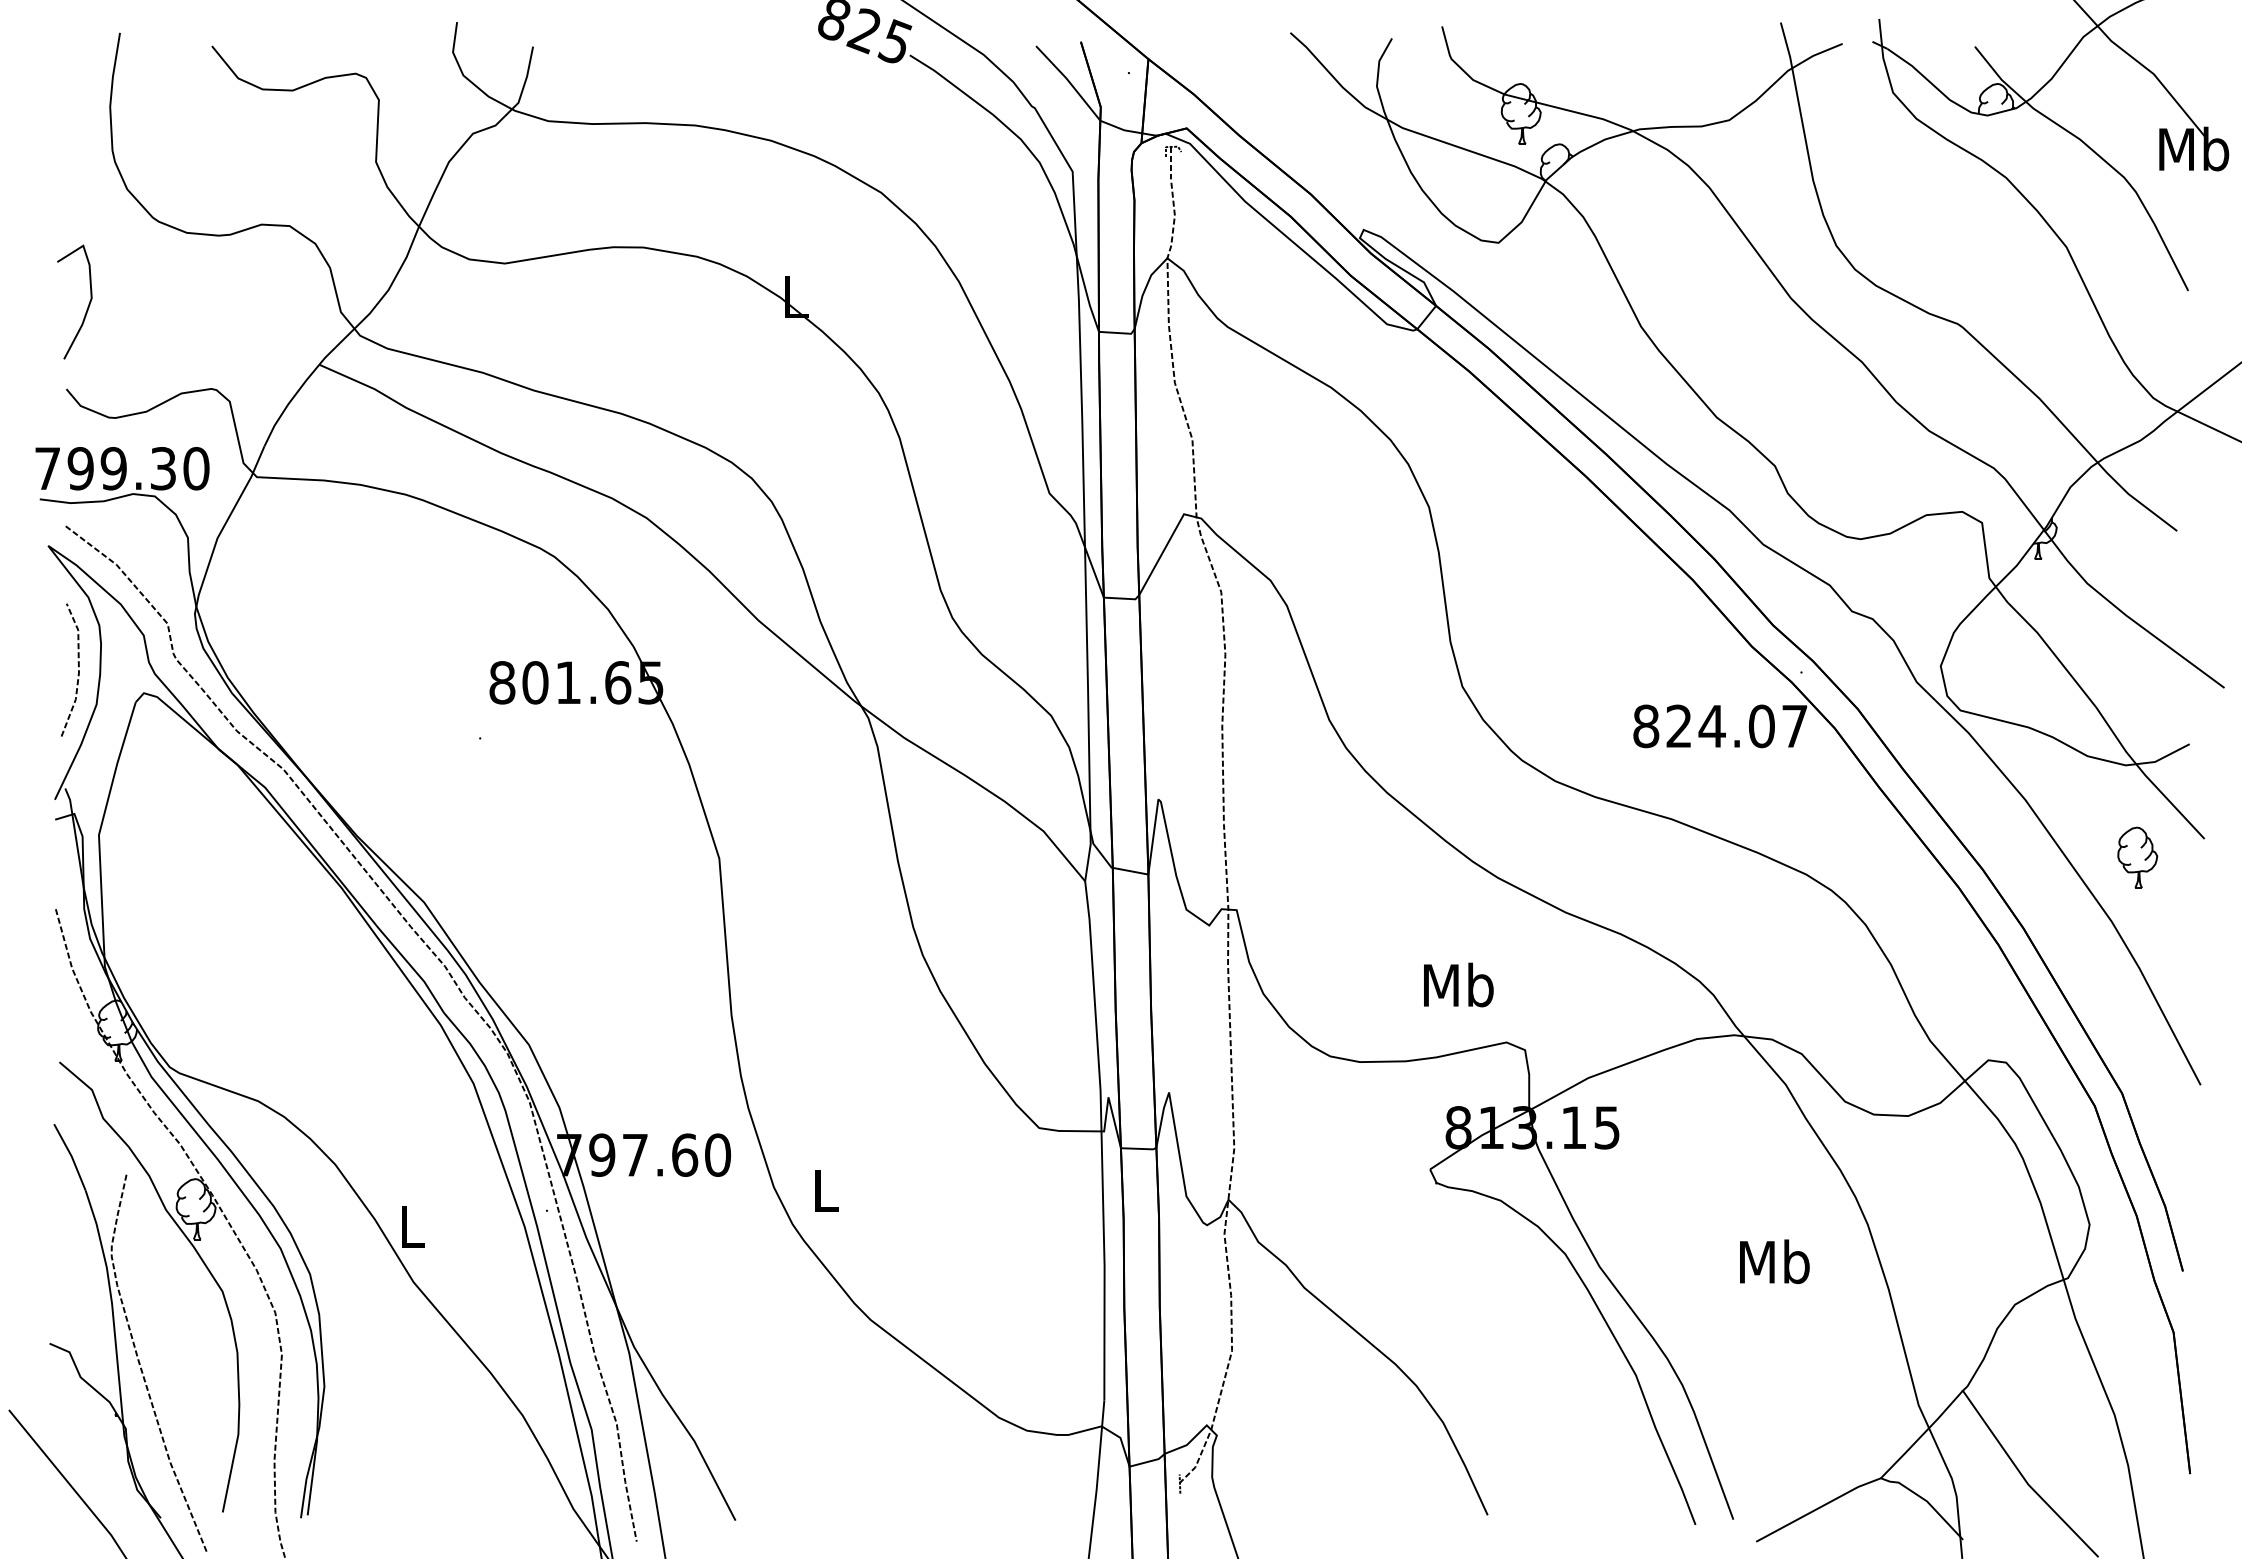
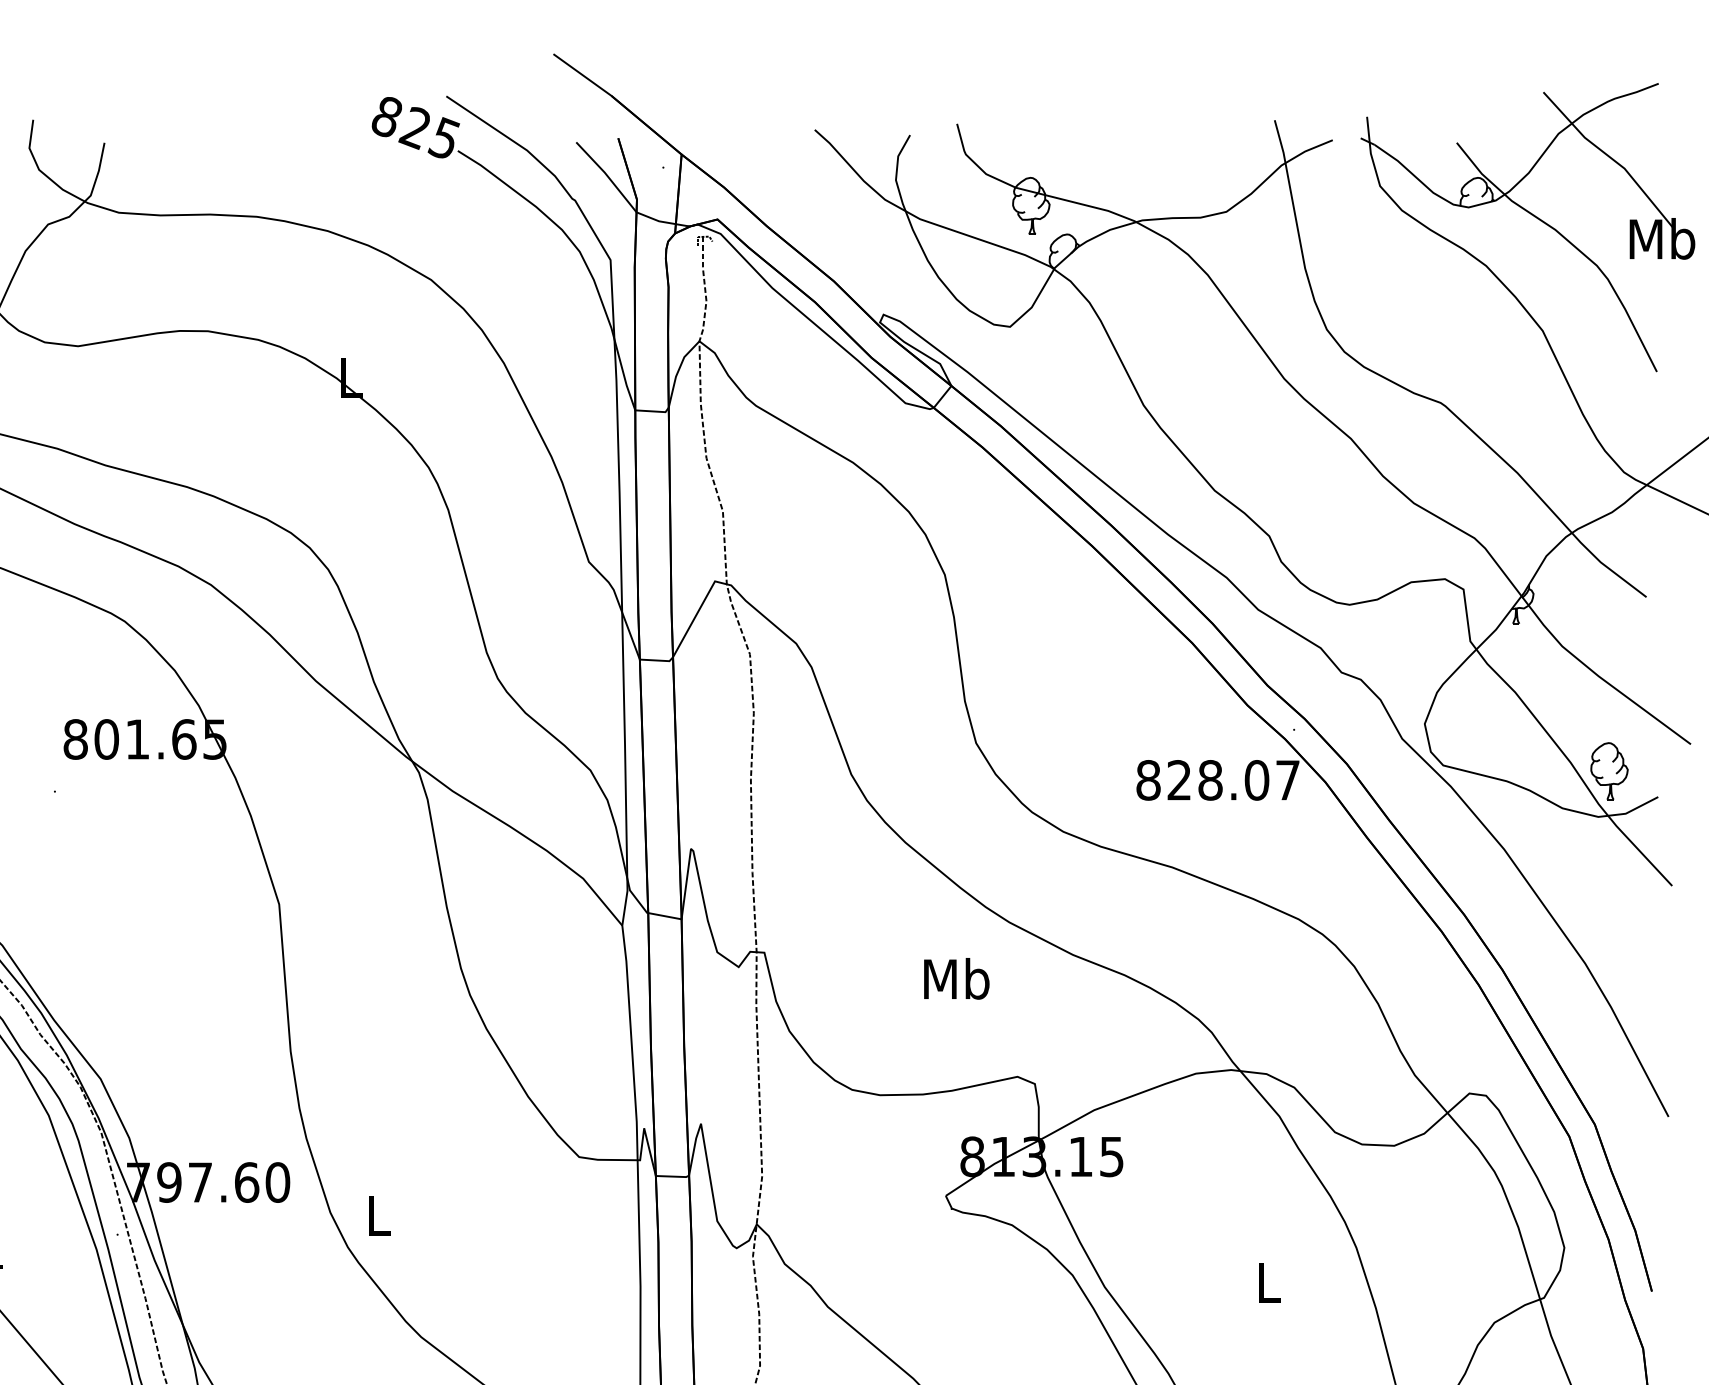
text: (1711, 726) -> (1209, 780), 824.07 -> 828.07
part: (2137, 857) -> (1609, 771), moved
text: (1458, 984) -> (956, 978), moved
text: (1774, 1261) -> (1268, 1282), Mb -> L

